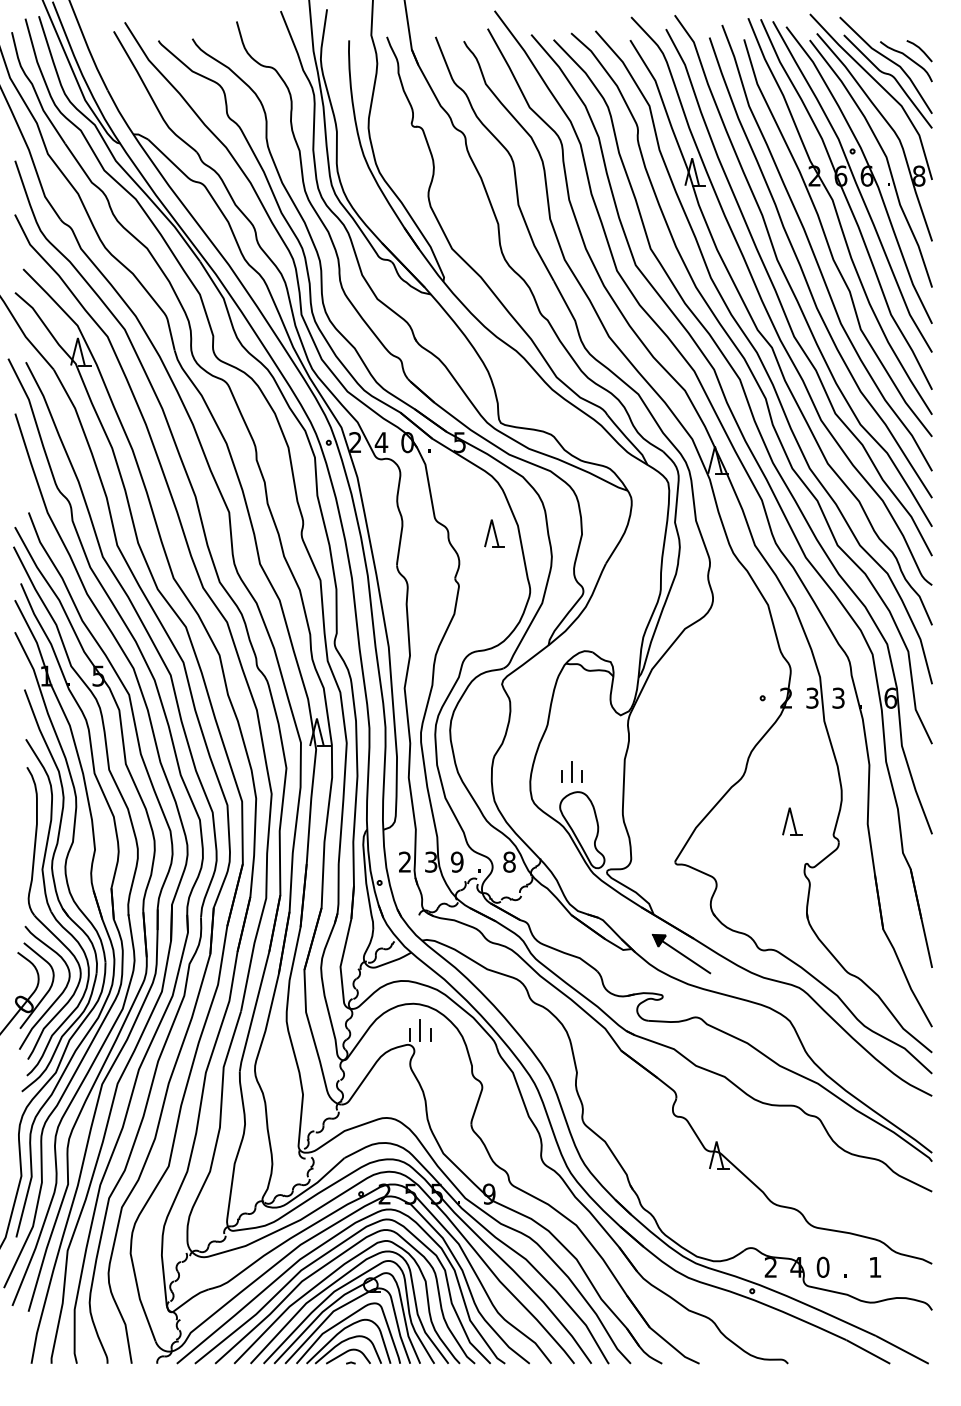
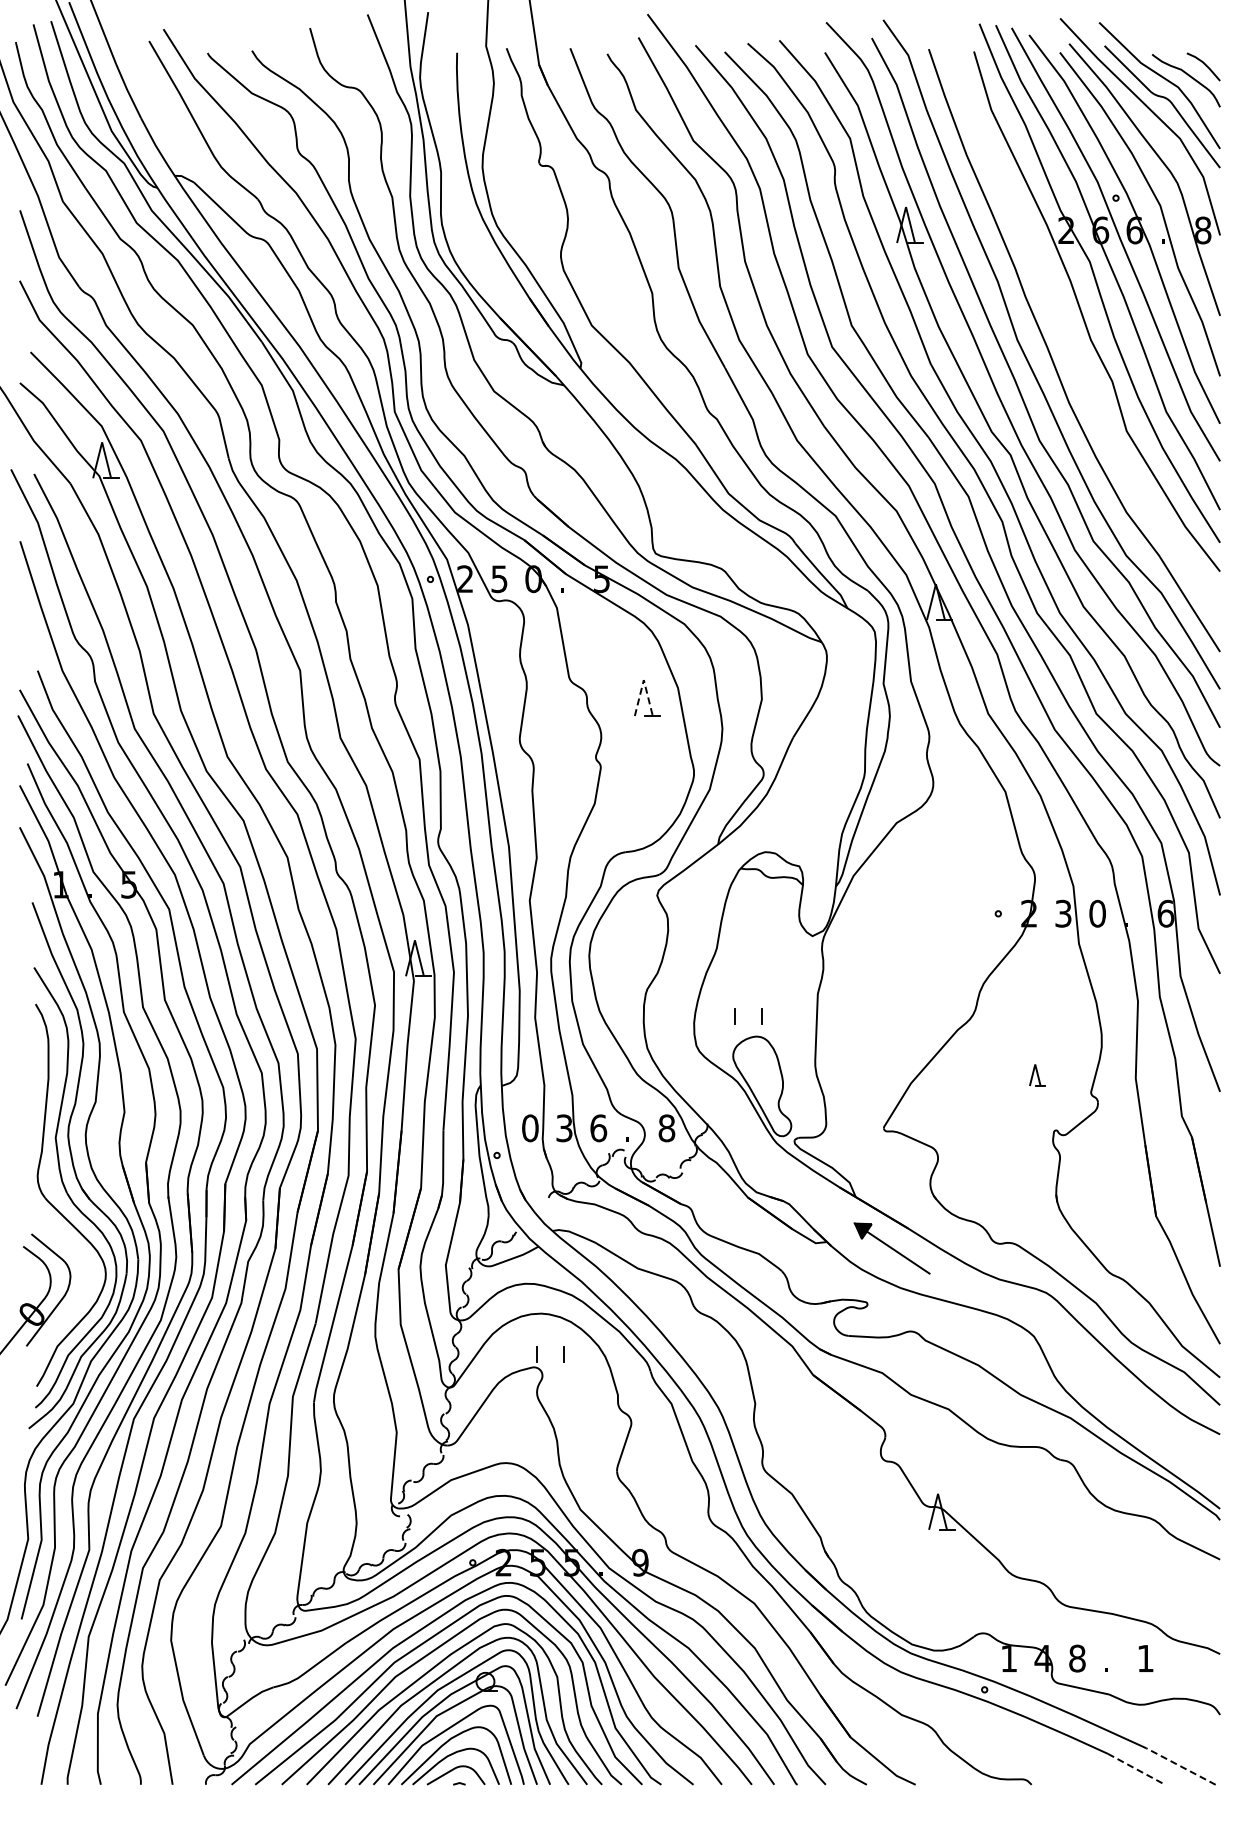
curve: (814, 251) -> (1065, 329), removed
text: (381, 442) -> (499, 579), 4 -> 5
line: (491, 519) -> (643, 680), solid -> dashed
text: (838, 698) -> (1097, 913), 3 -> 0
line: (571, 772) -> (748, 1010), removed
part: (792, 821) -> (1037, 1075), size x0.6
text: (405, 862) -> (530, 1128), 2 -> 0
text: (457, 862) -> (598, 1128), 9 -> 6
curve: (56, 999) -> (73, 1307), removed
line: (420, 1029) -> (550, 1347), removed
text: (770, 1267) -> (1008, 1658), 2 -> 1
text: (823, 1267) -> (1077, 1658), 0 -> 8
line: (901, 1349) -> (1180, 1766), solid -> dashed
line: (868, 1352) -> (1136, 1769), solid -> dashed

